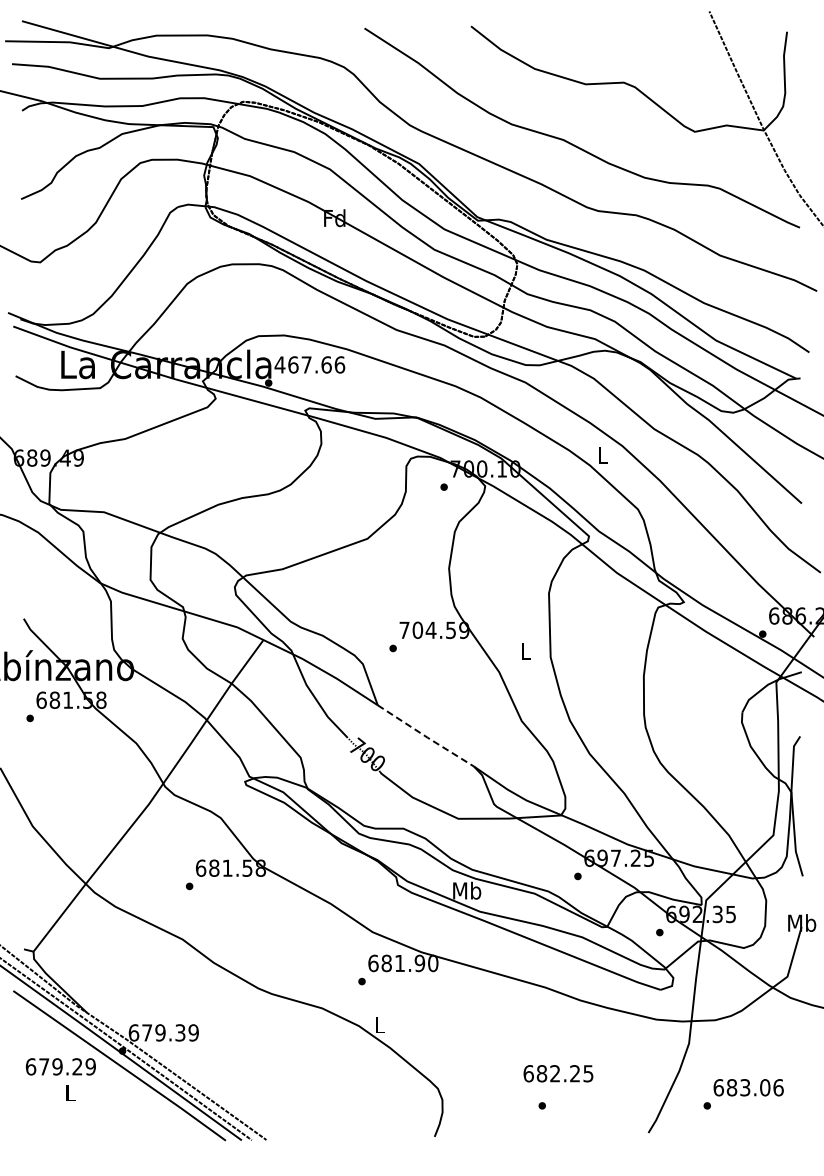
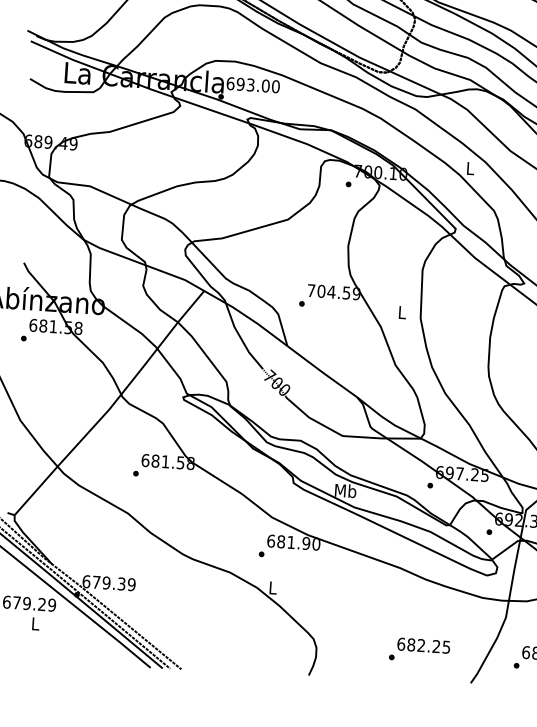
text: (309, 364) -> (252, 84), 467.66 -> 693.00
line: (425, 736) -> (321, 372), dashed -> solid
text: (558, 1073) -> (423, 645), moved

